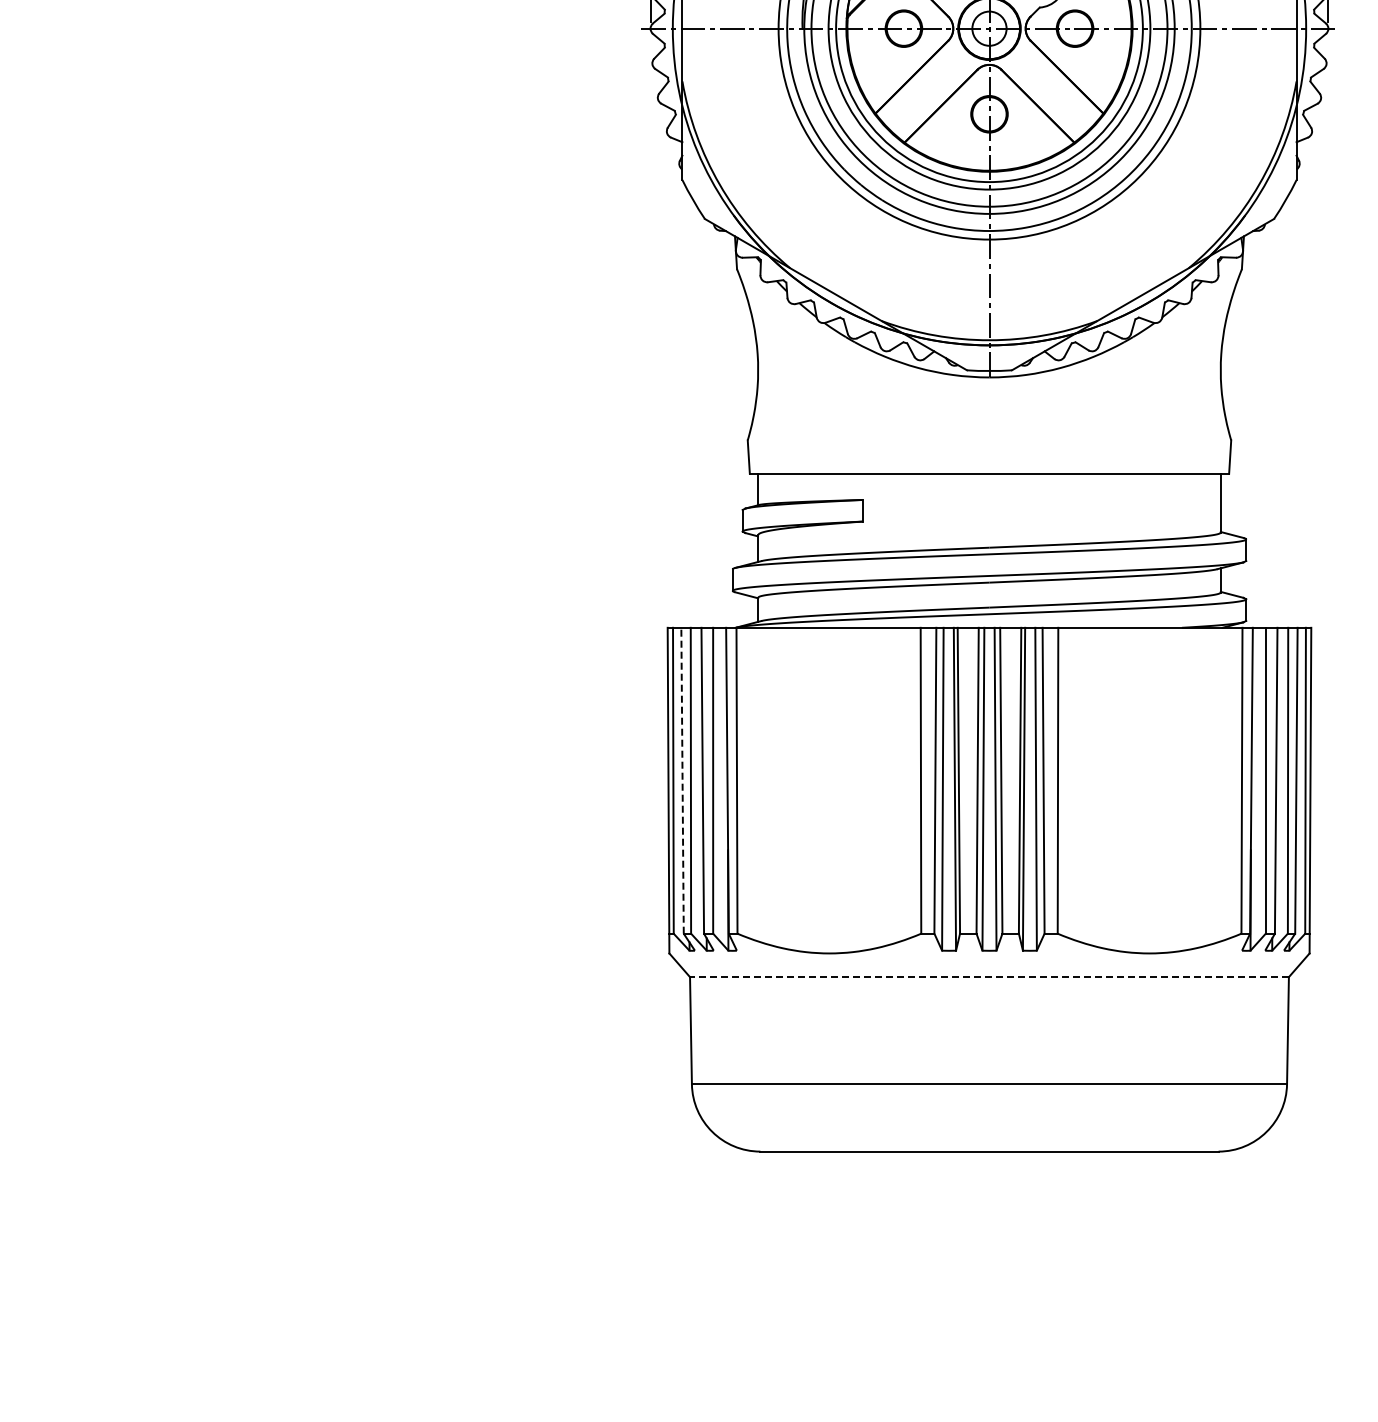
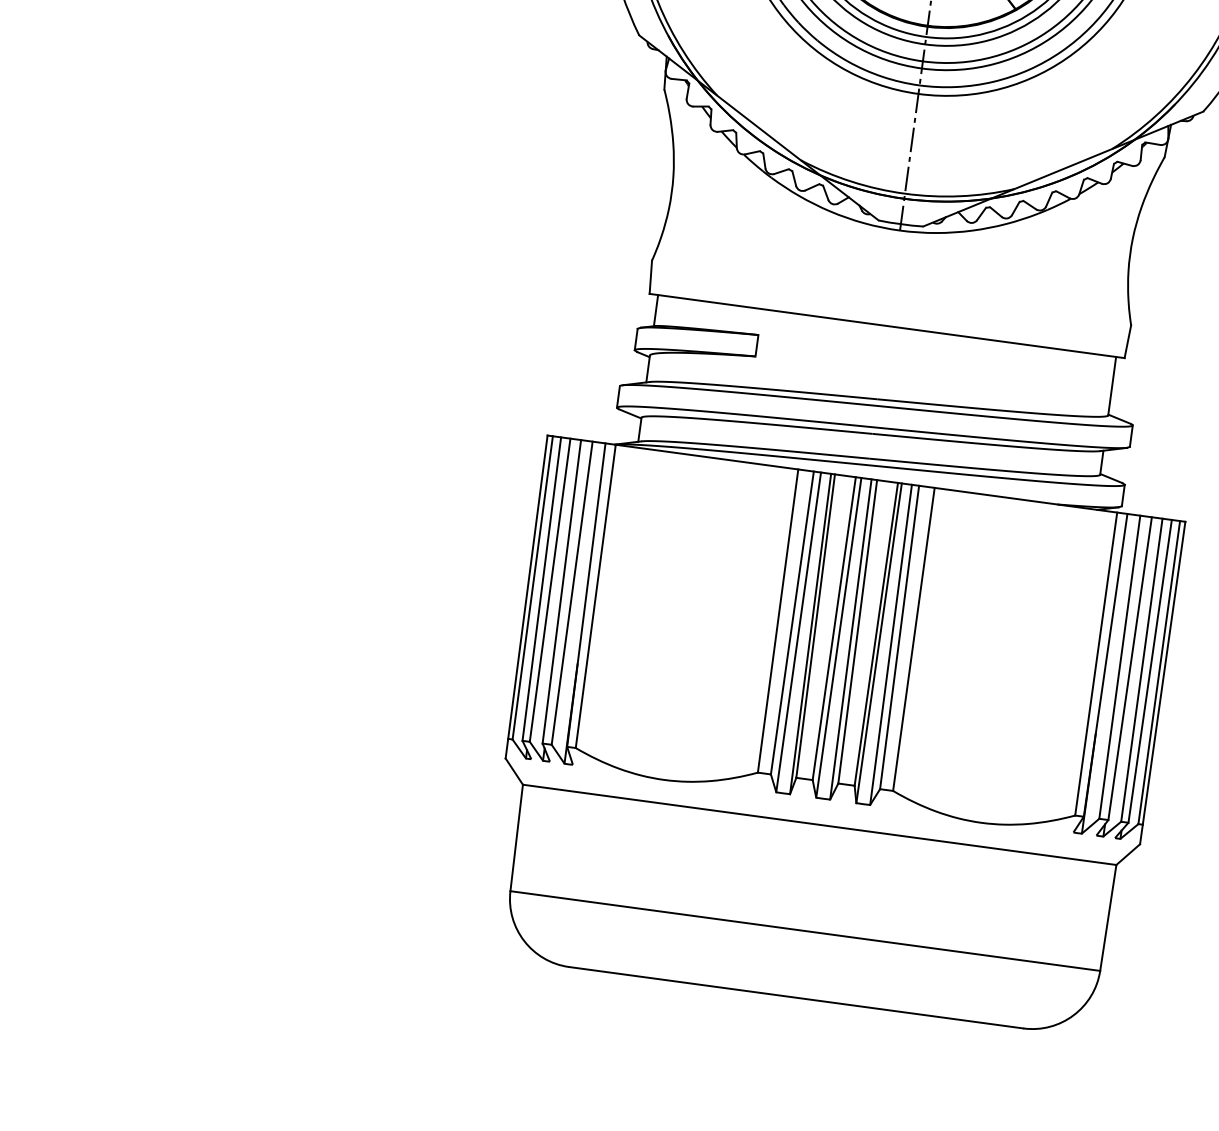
line: (682, 780) -> (541, 588), dashed -> solid
line: (988, 977) -> (818, 825), dashed -> solid

